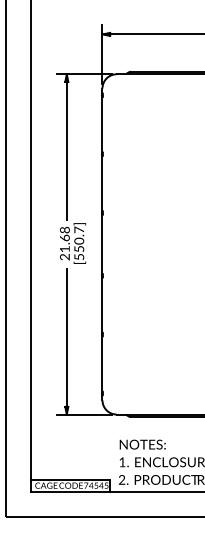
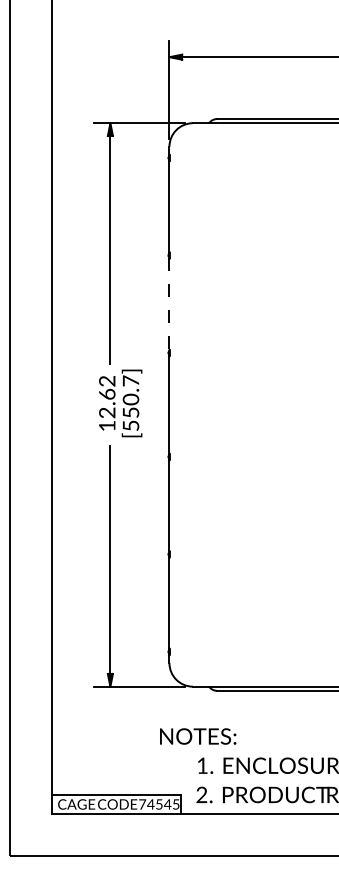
line: (102, 183) -> (169, 304), solid -> dashed
text: (64, 243) -> (106, 403), 21.68 -> 12.62
text: (142, 444) -> (197, 736), moved

